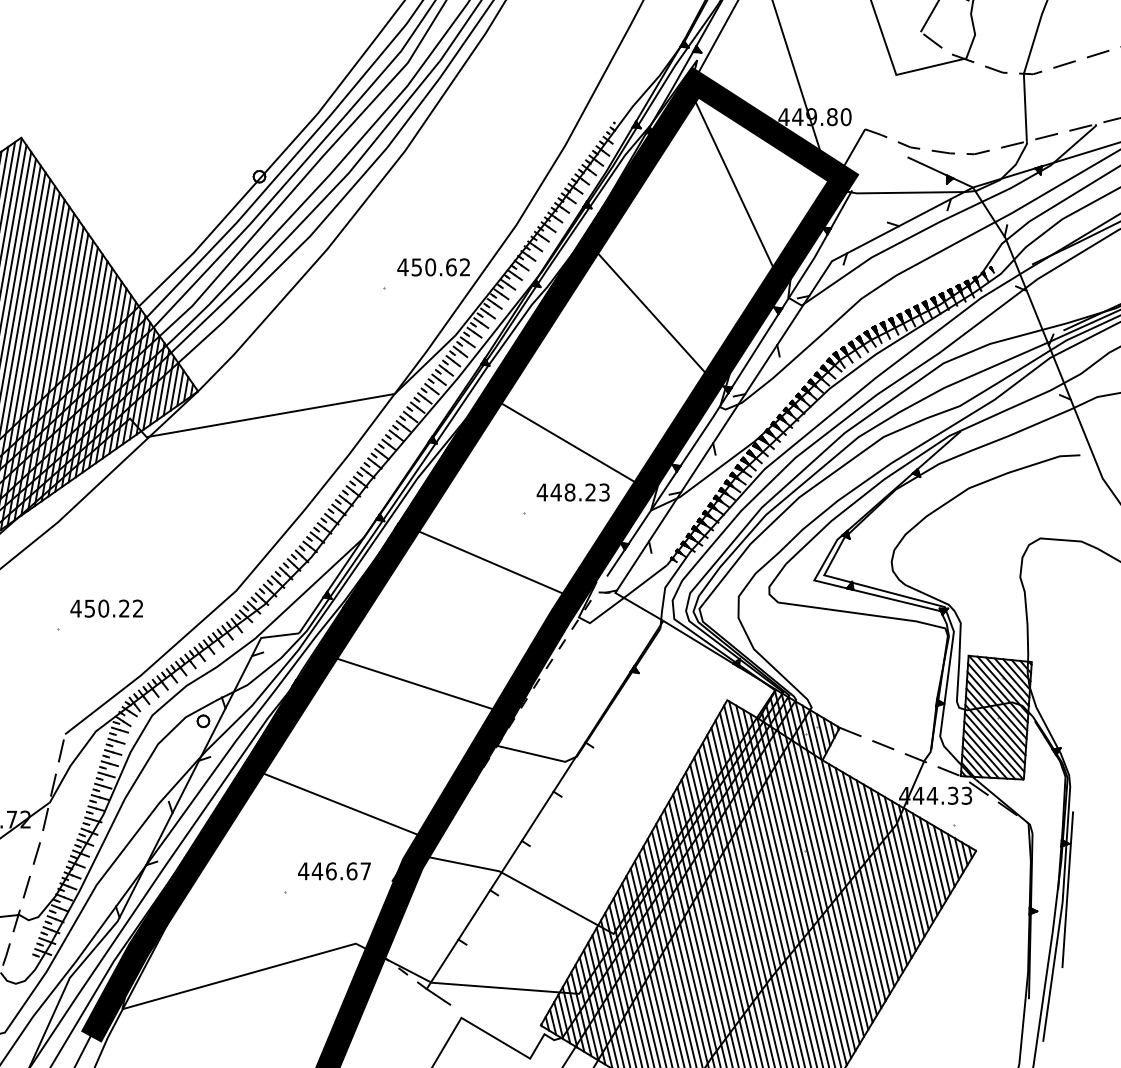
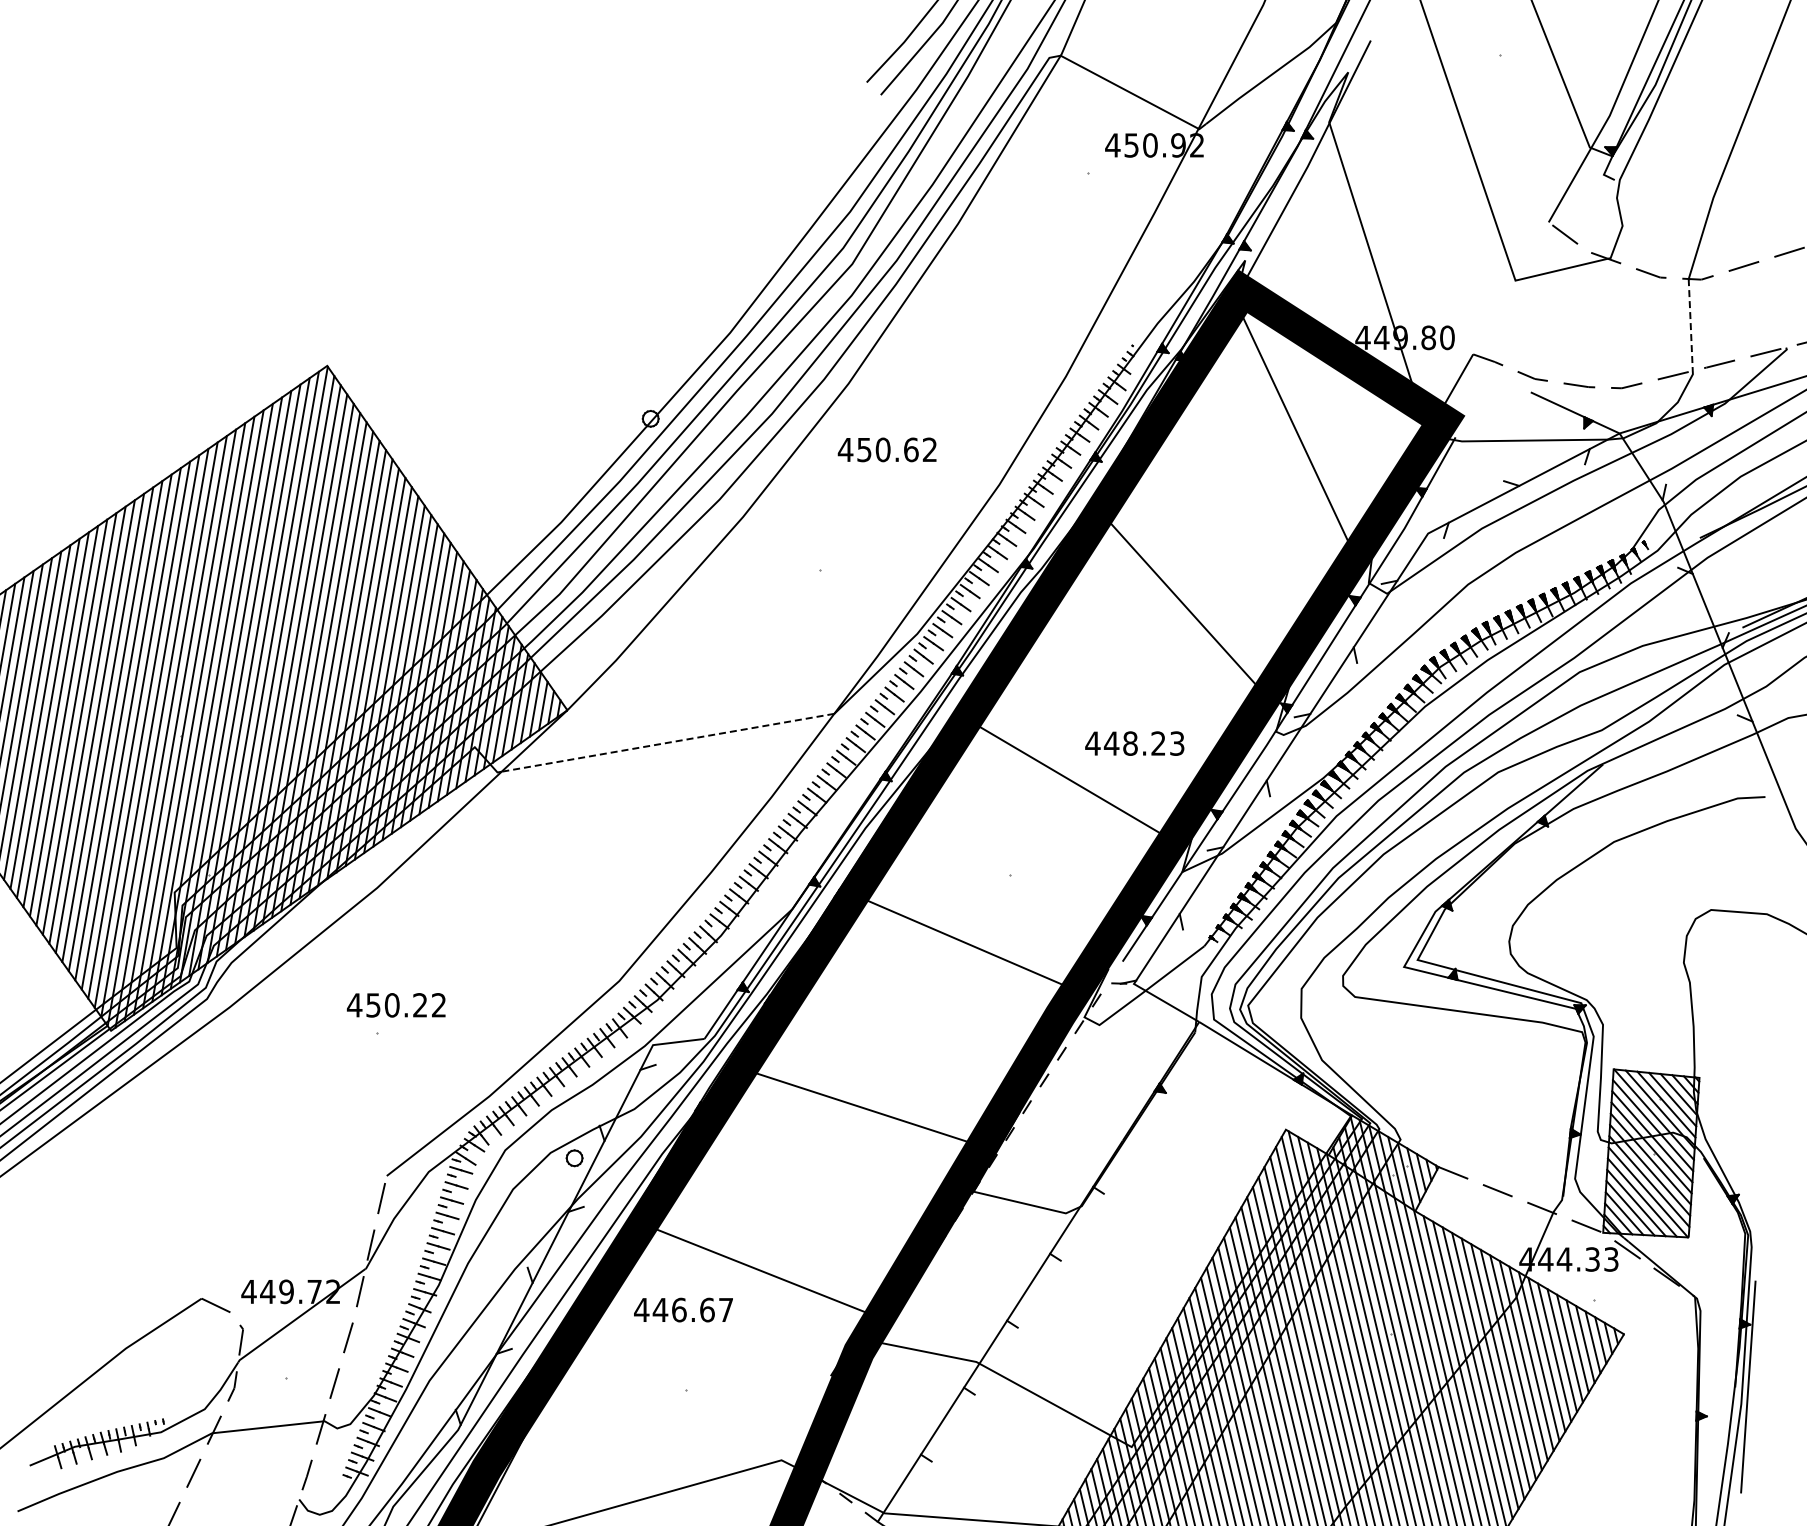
line: (1025, 107) -> (1690, 324), solid -> dashed
text: (433, 267) -> (886, 449), moved
line: (271, 415) -> (667, 742), solid -> dashed
text: (573, 492) -> (1134, 743), moved
text: (106, 608) -> (396, 1005), moved
text: (334, 870) -> (683, 1309), moved

